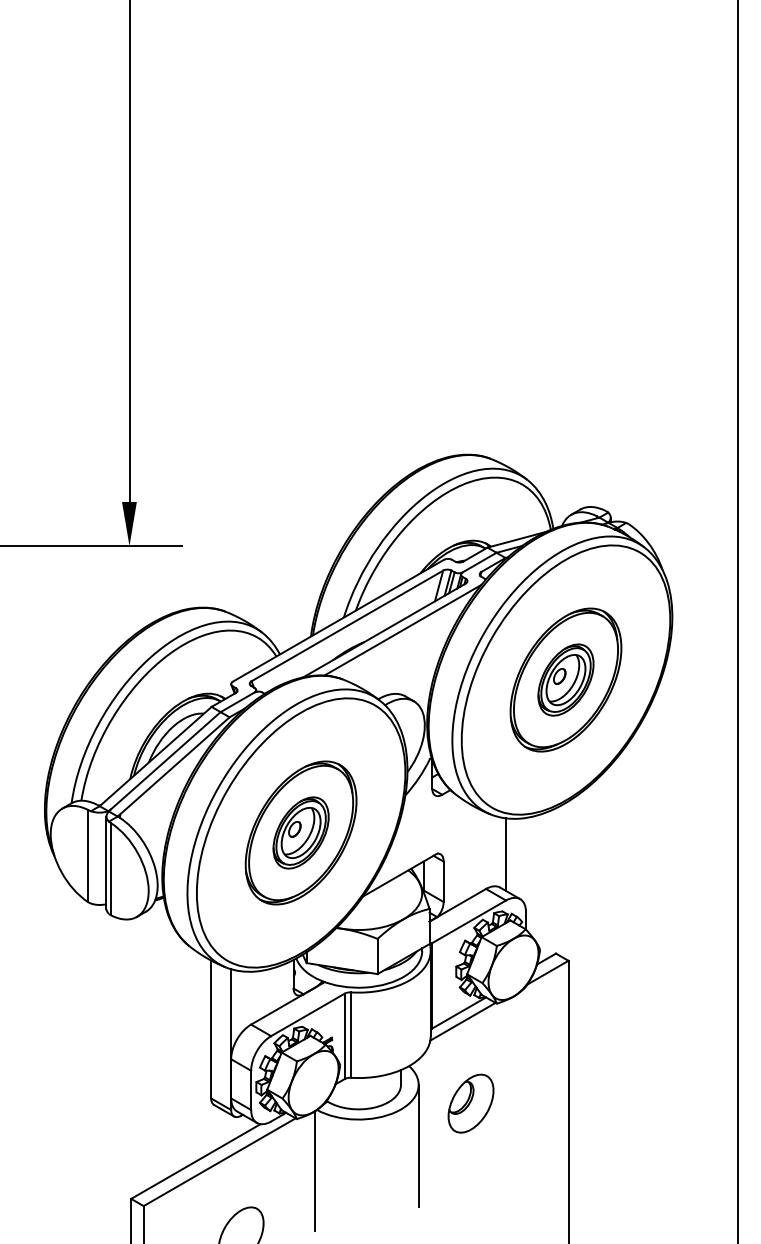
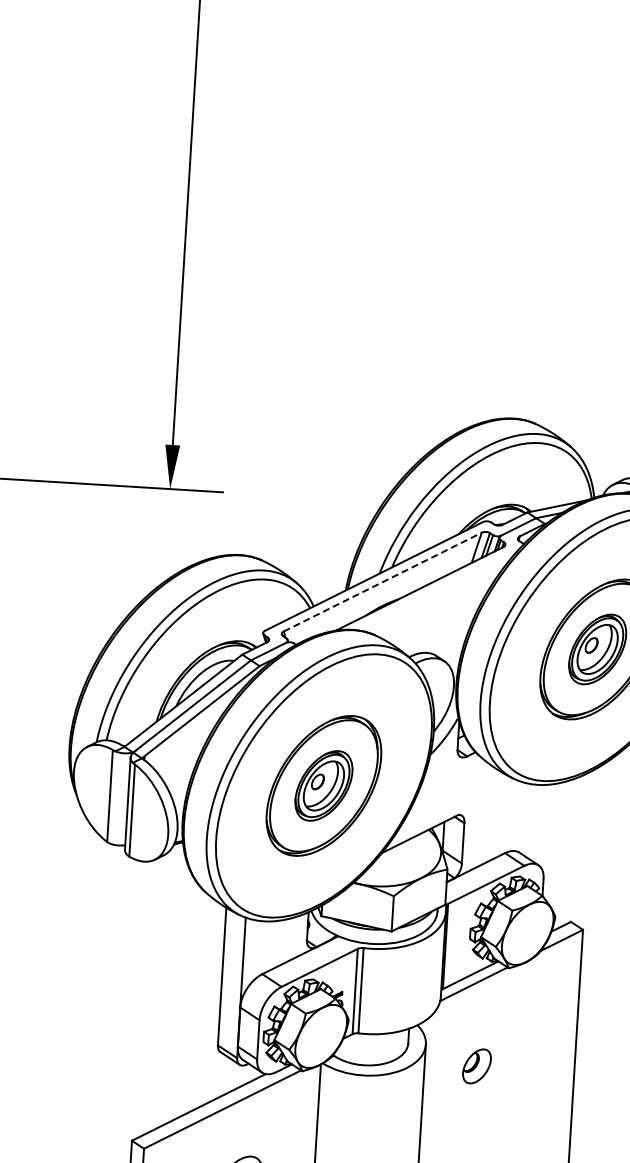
line: (347, 625) -> (382, 581), solid -> dashed
line: (402, 629) -> (437, 589), removed
line: (506, 854) -> (527, 819), removed
part: (470, 1103) -> (476, 1066), size x0.6

